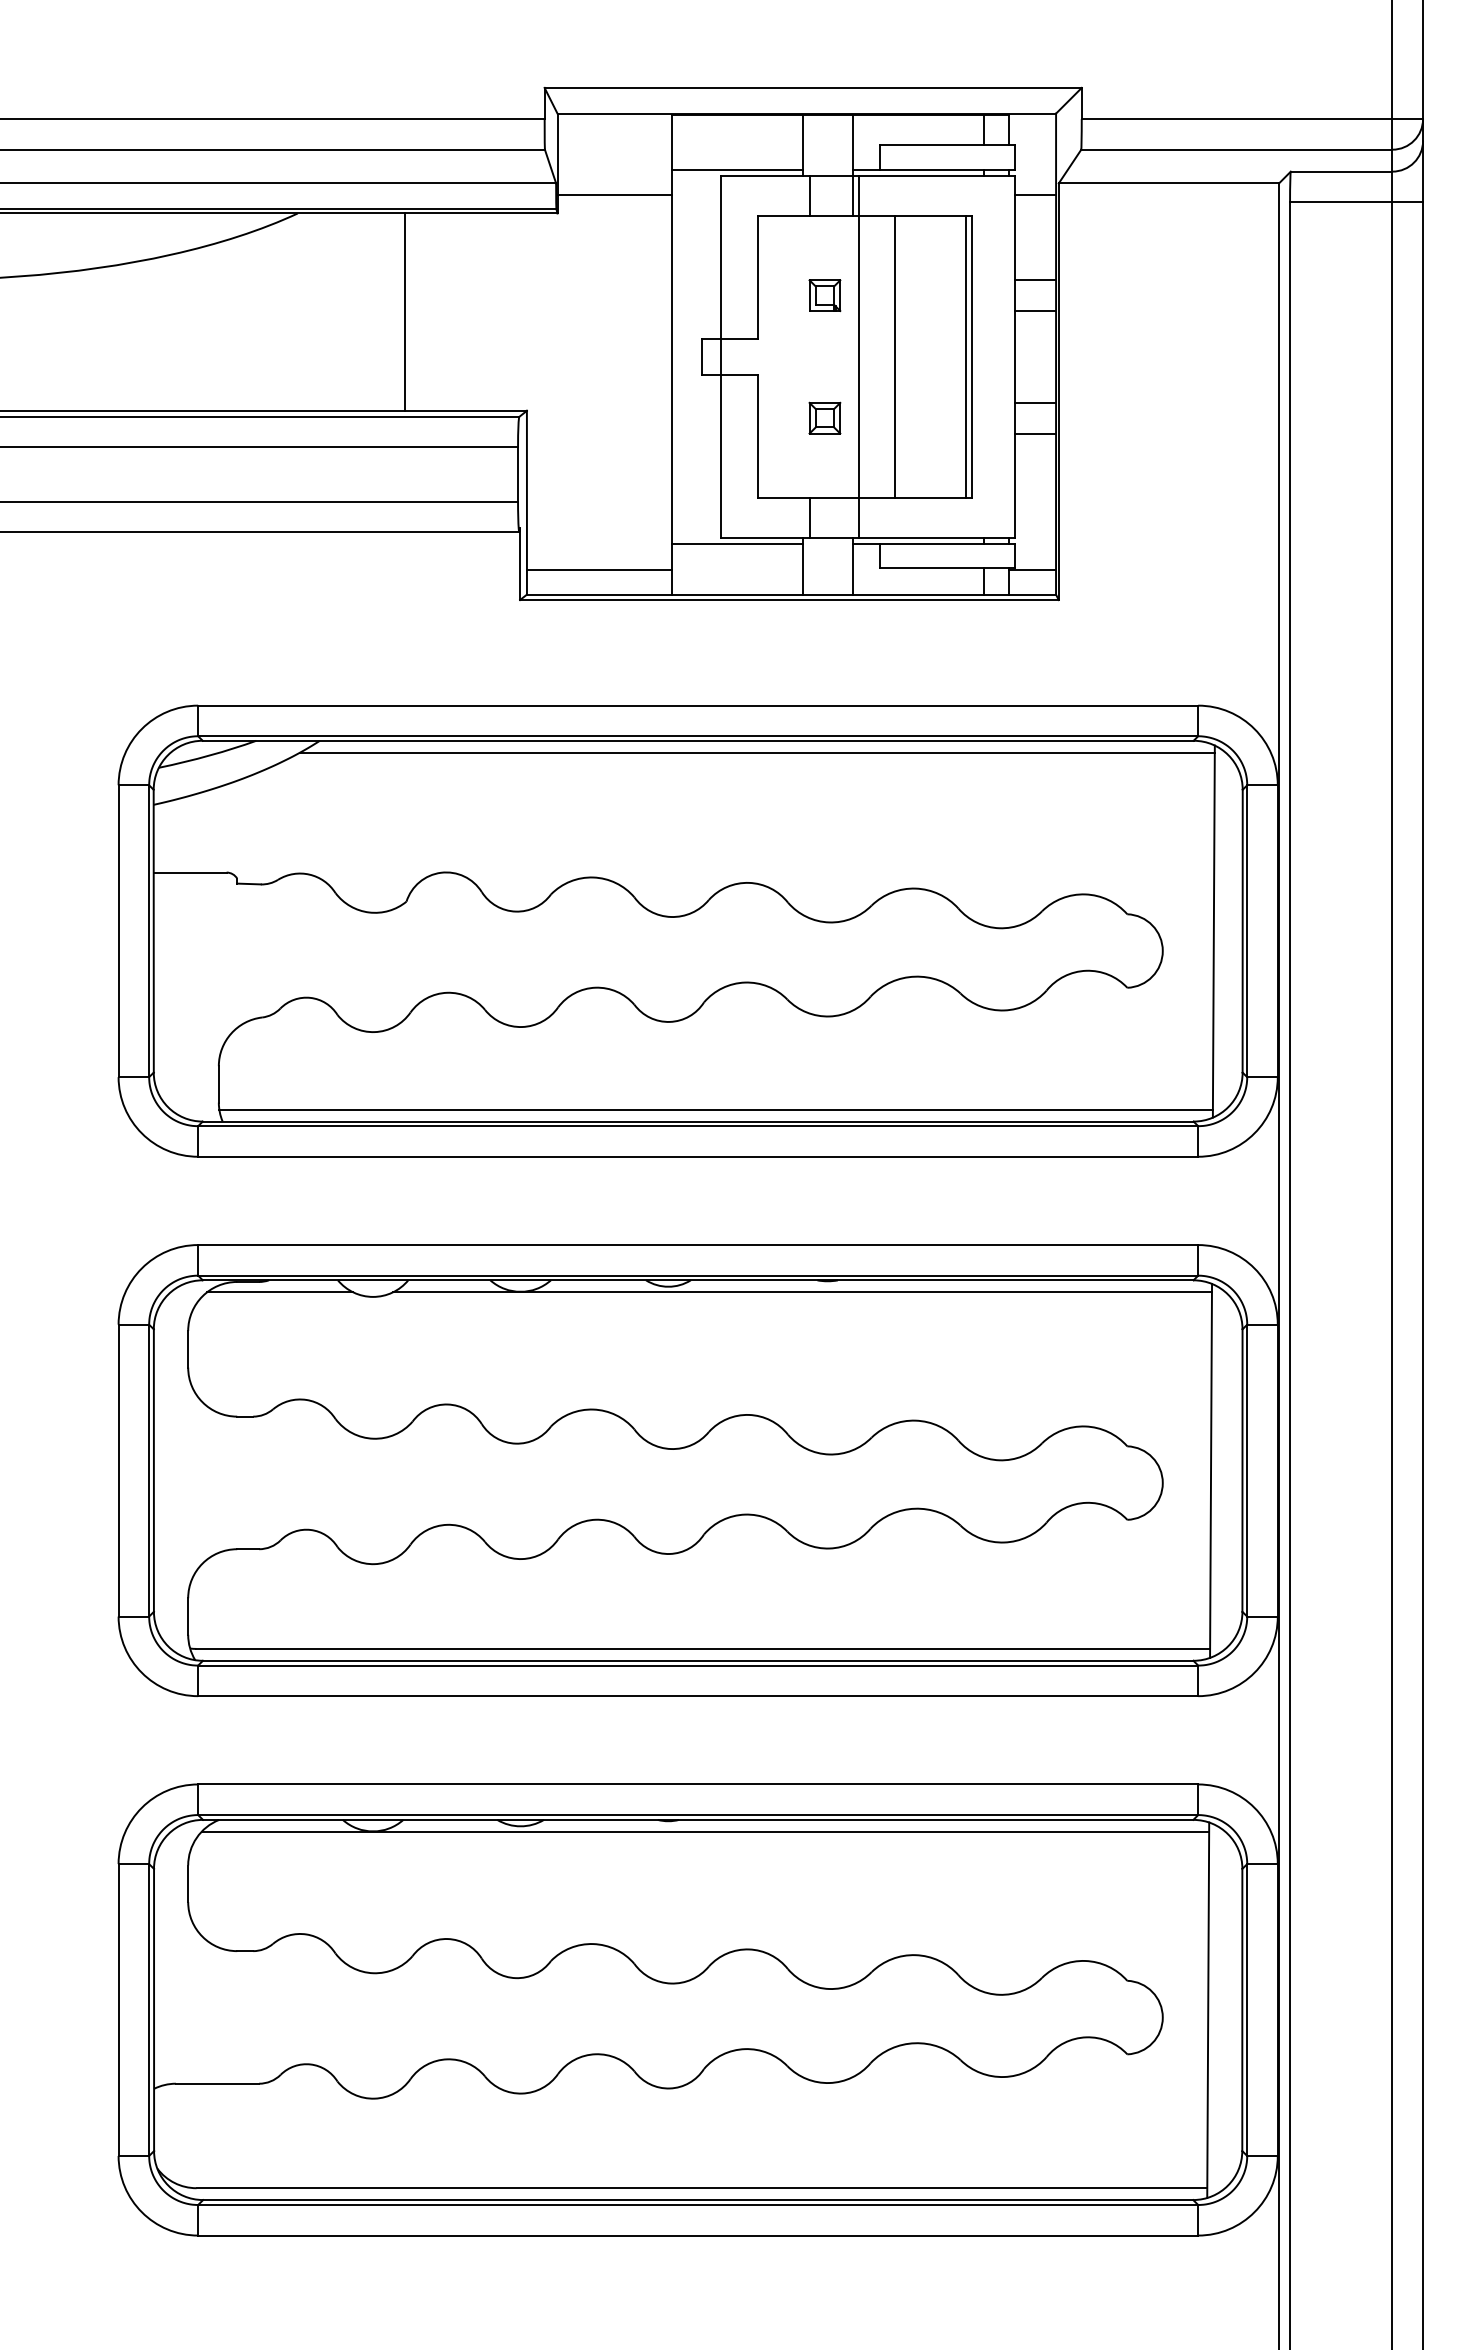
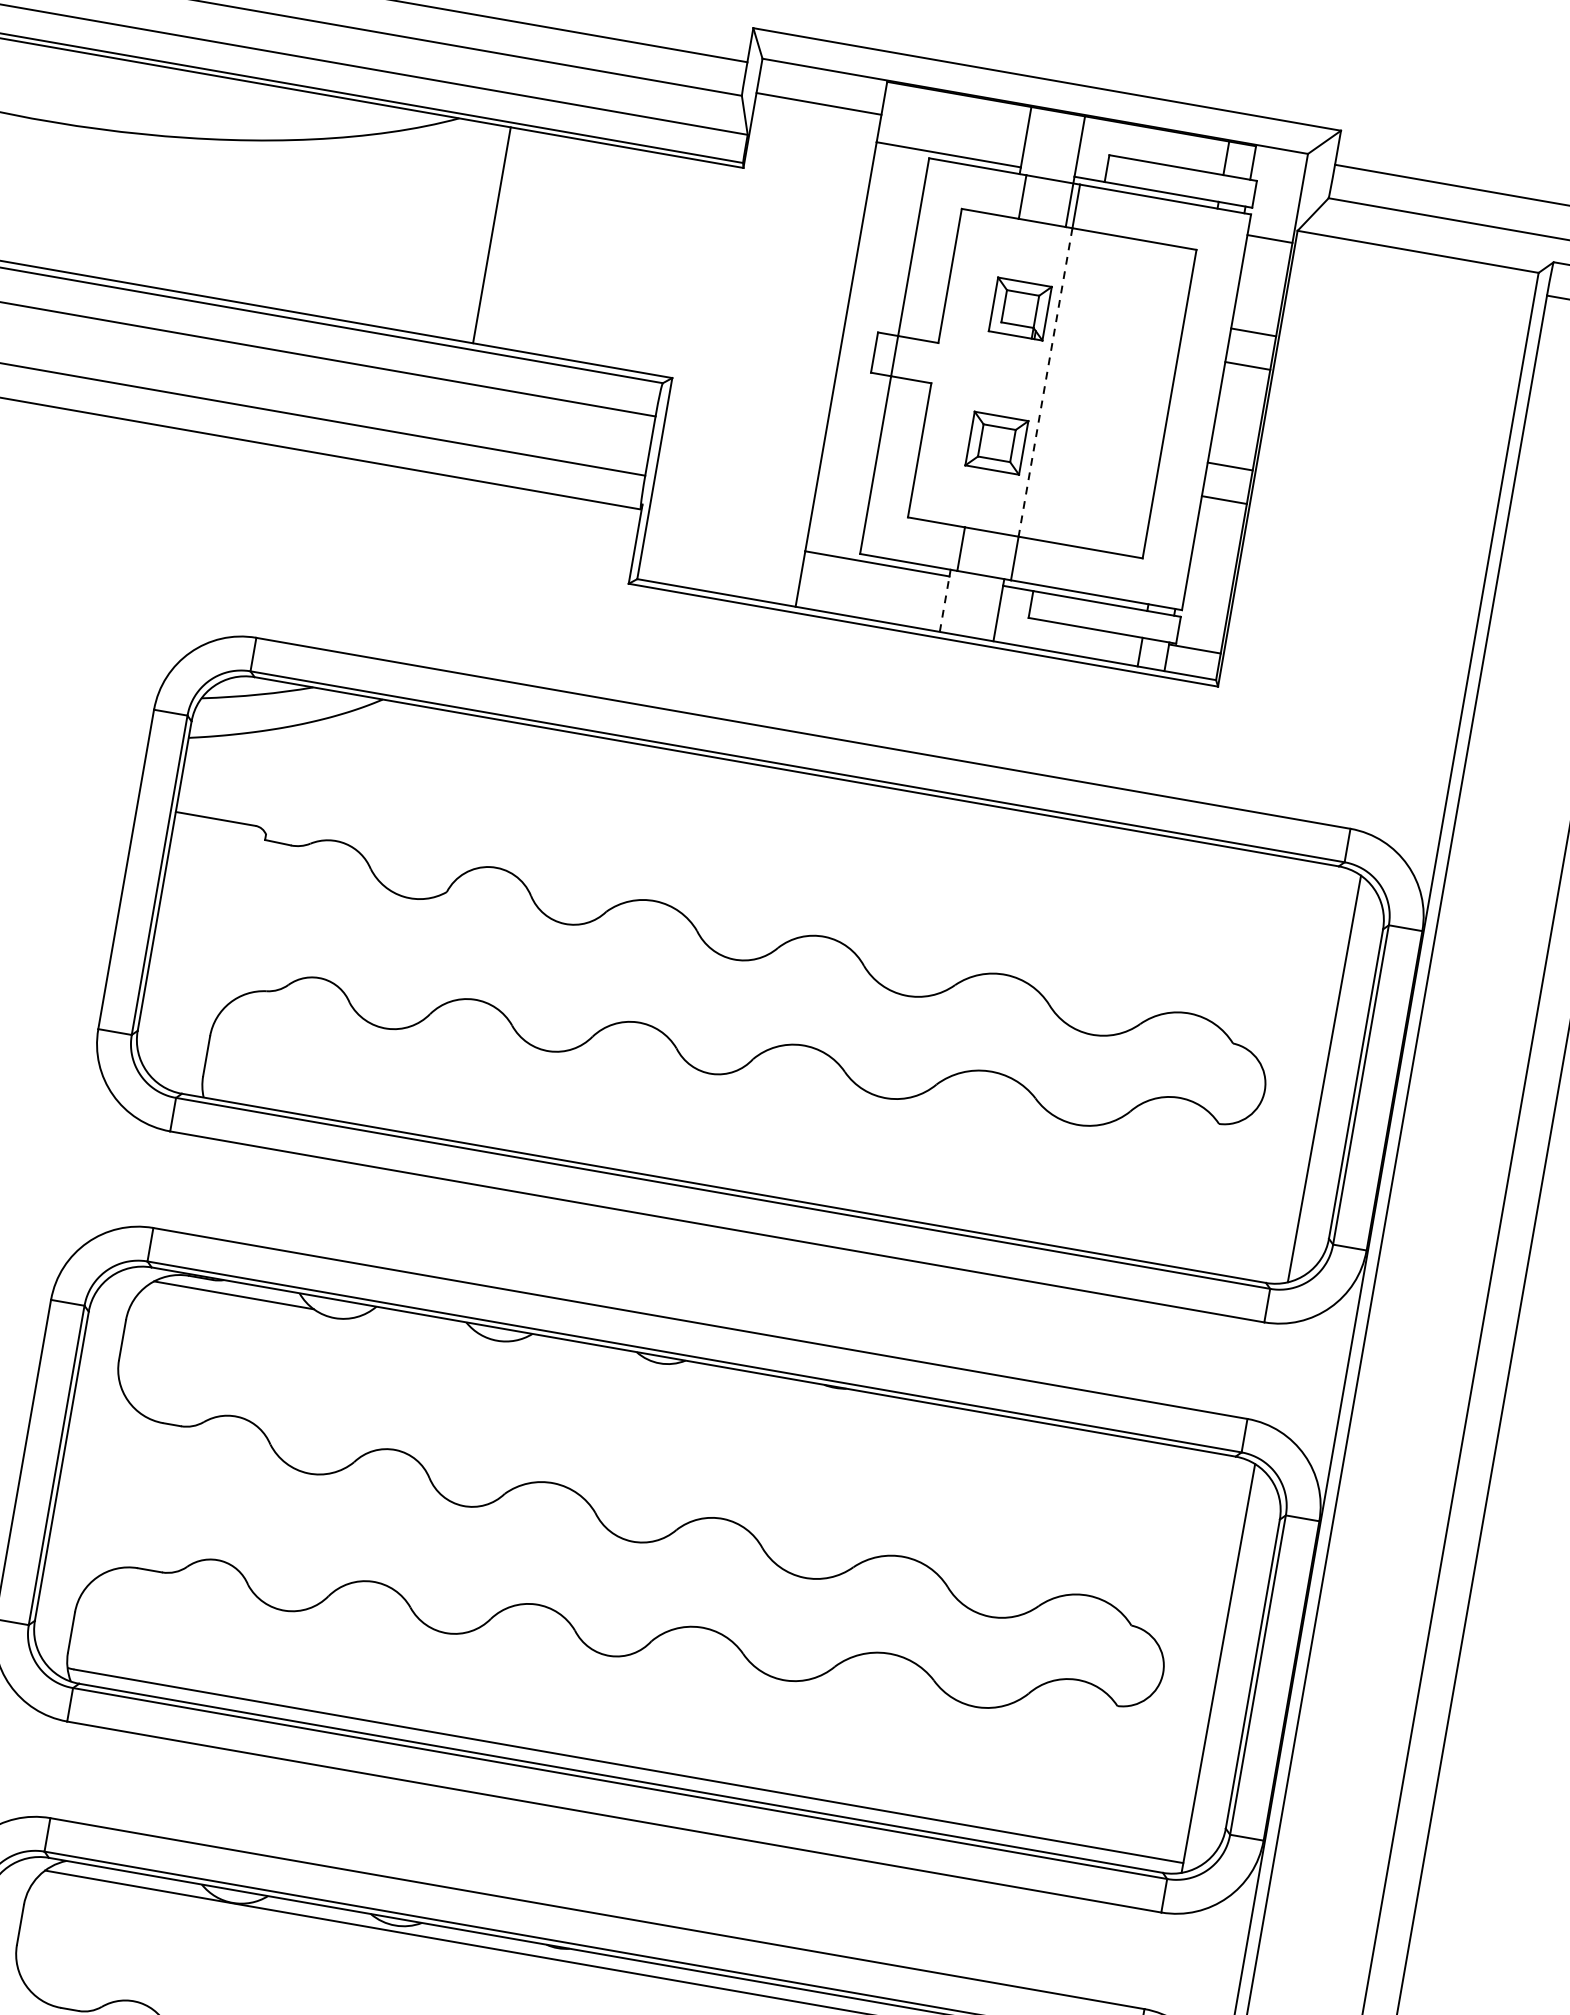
line: (614, 194) -> (818, 103), moved
part: (824, 295) -> (1019, 308), size x1.6
line: (404, 311) -> (491, 234), moved
line: (858, 356) -> (1045, 381), solid -> dashed
line: (895, 356) -> (1085, 389), removed
line: (965, 356) -> (1162, 402), removed
part: (824, 417) -> (996, 442), size x1.6
line: (803, 568) -> (944, 603), solid -> dashed
line: (598, 570) -> (720, 566), removed
line: (756, 752) -> (858, 795), removed
line: (715, 1109) -> (745, 1178), removed
line: (802, 1292) -> (805, 1395), removed

